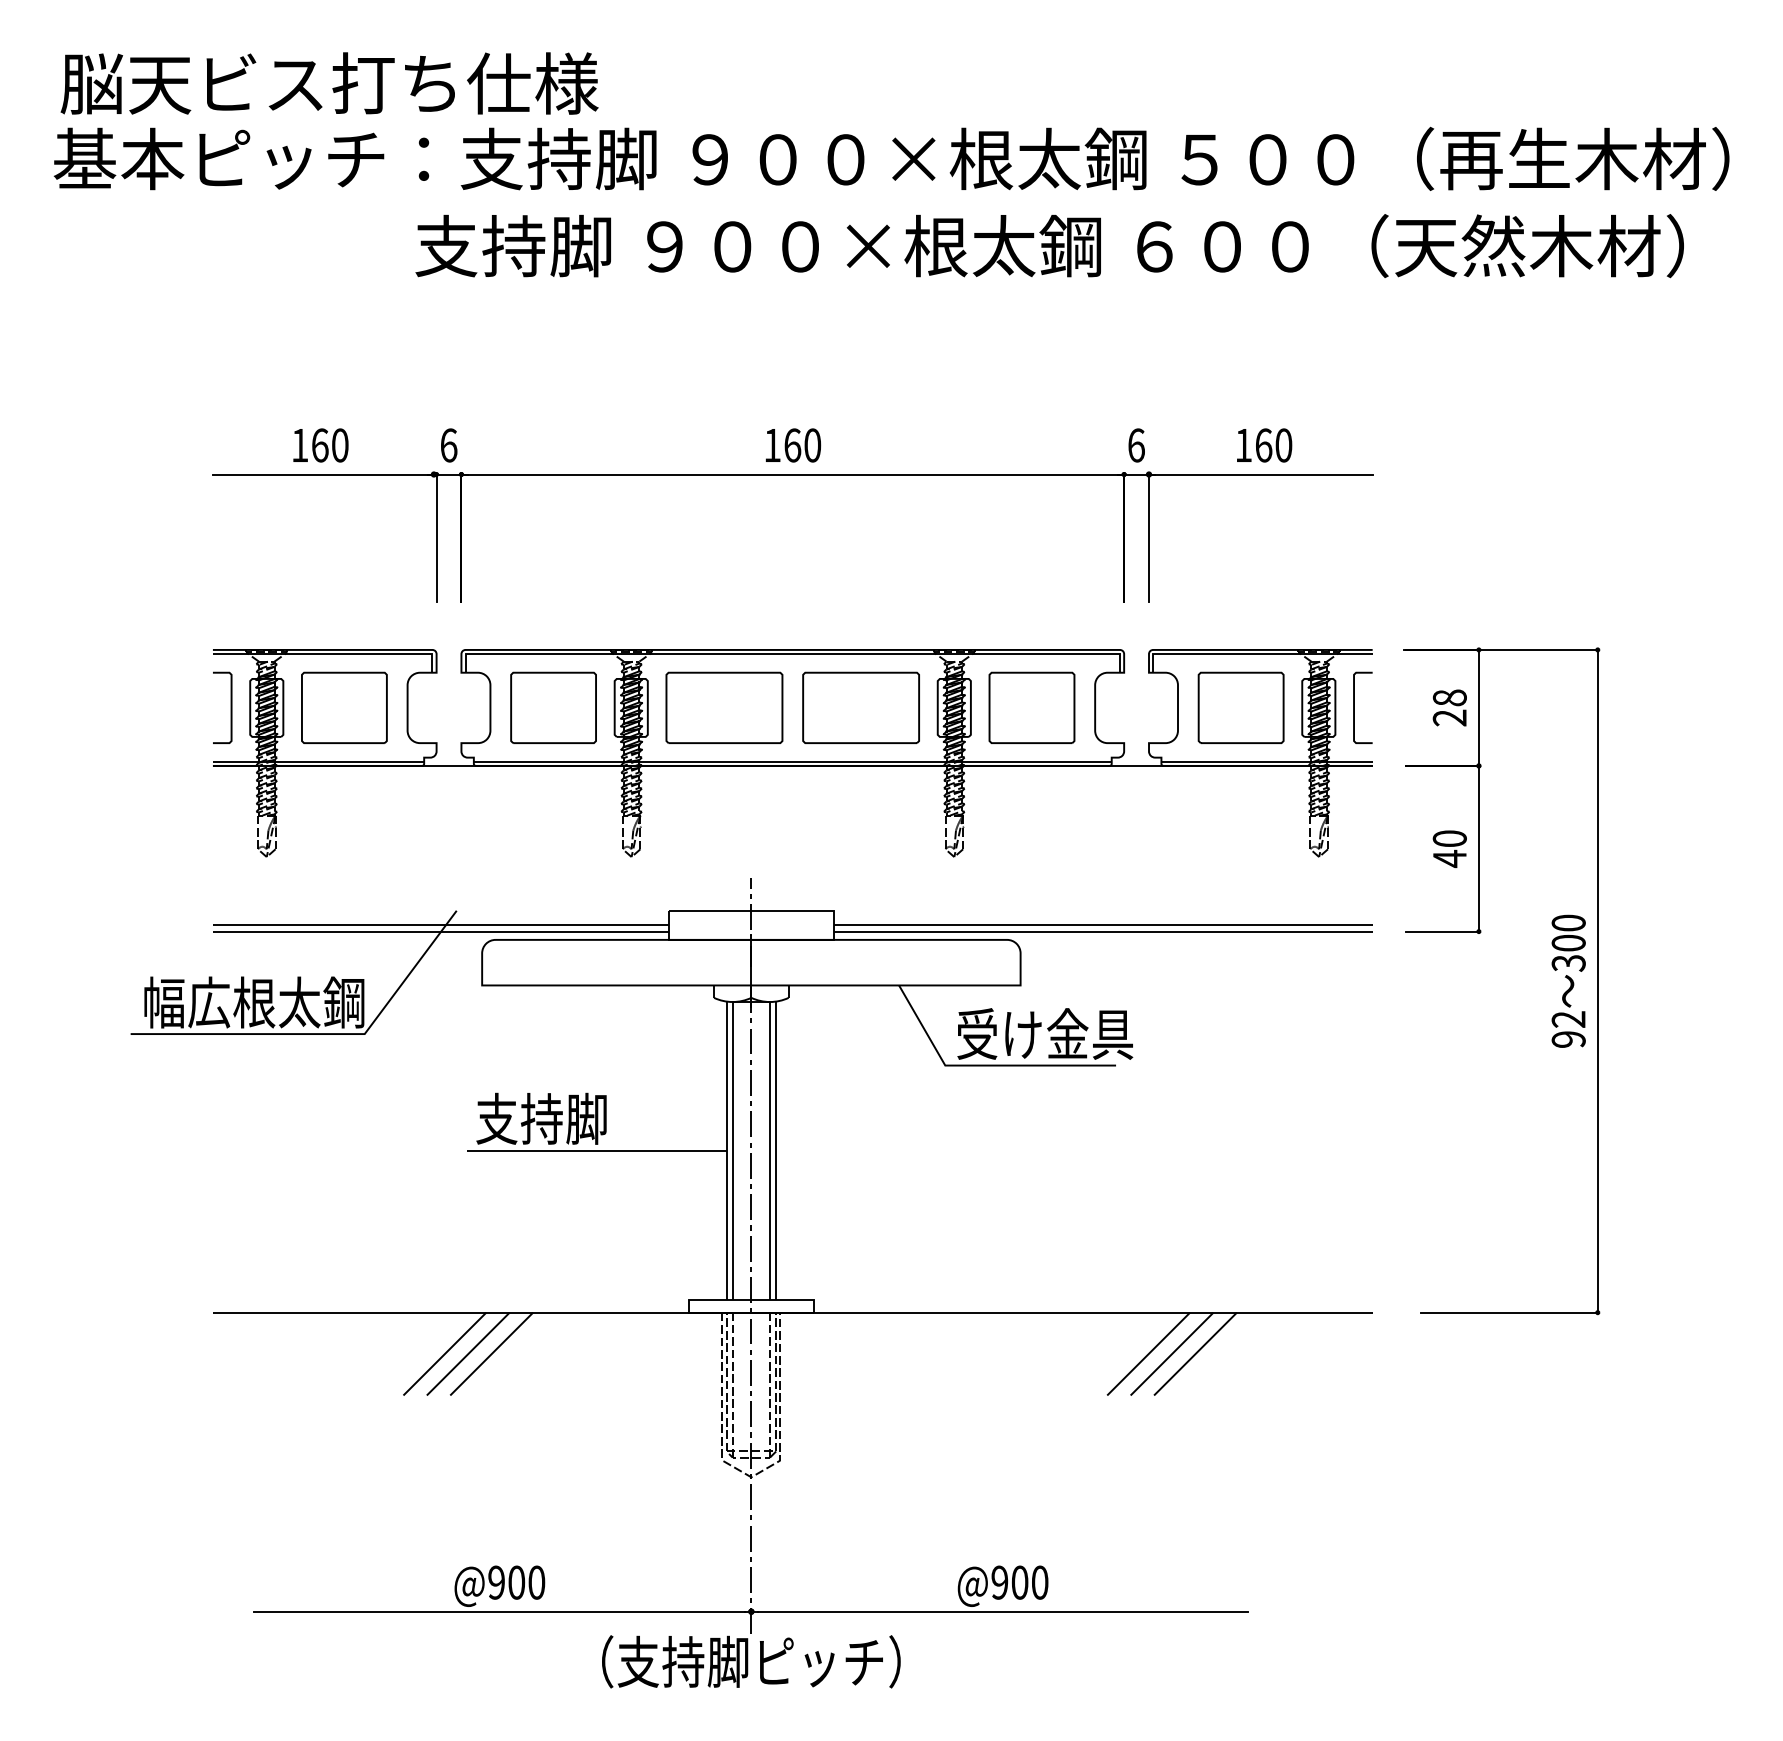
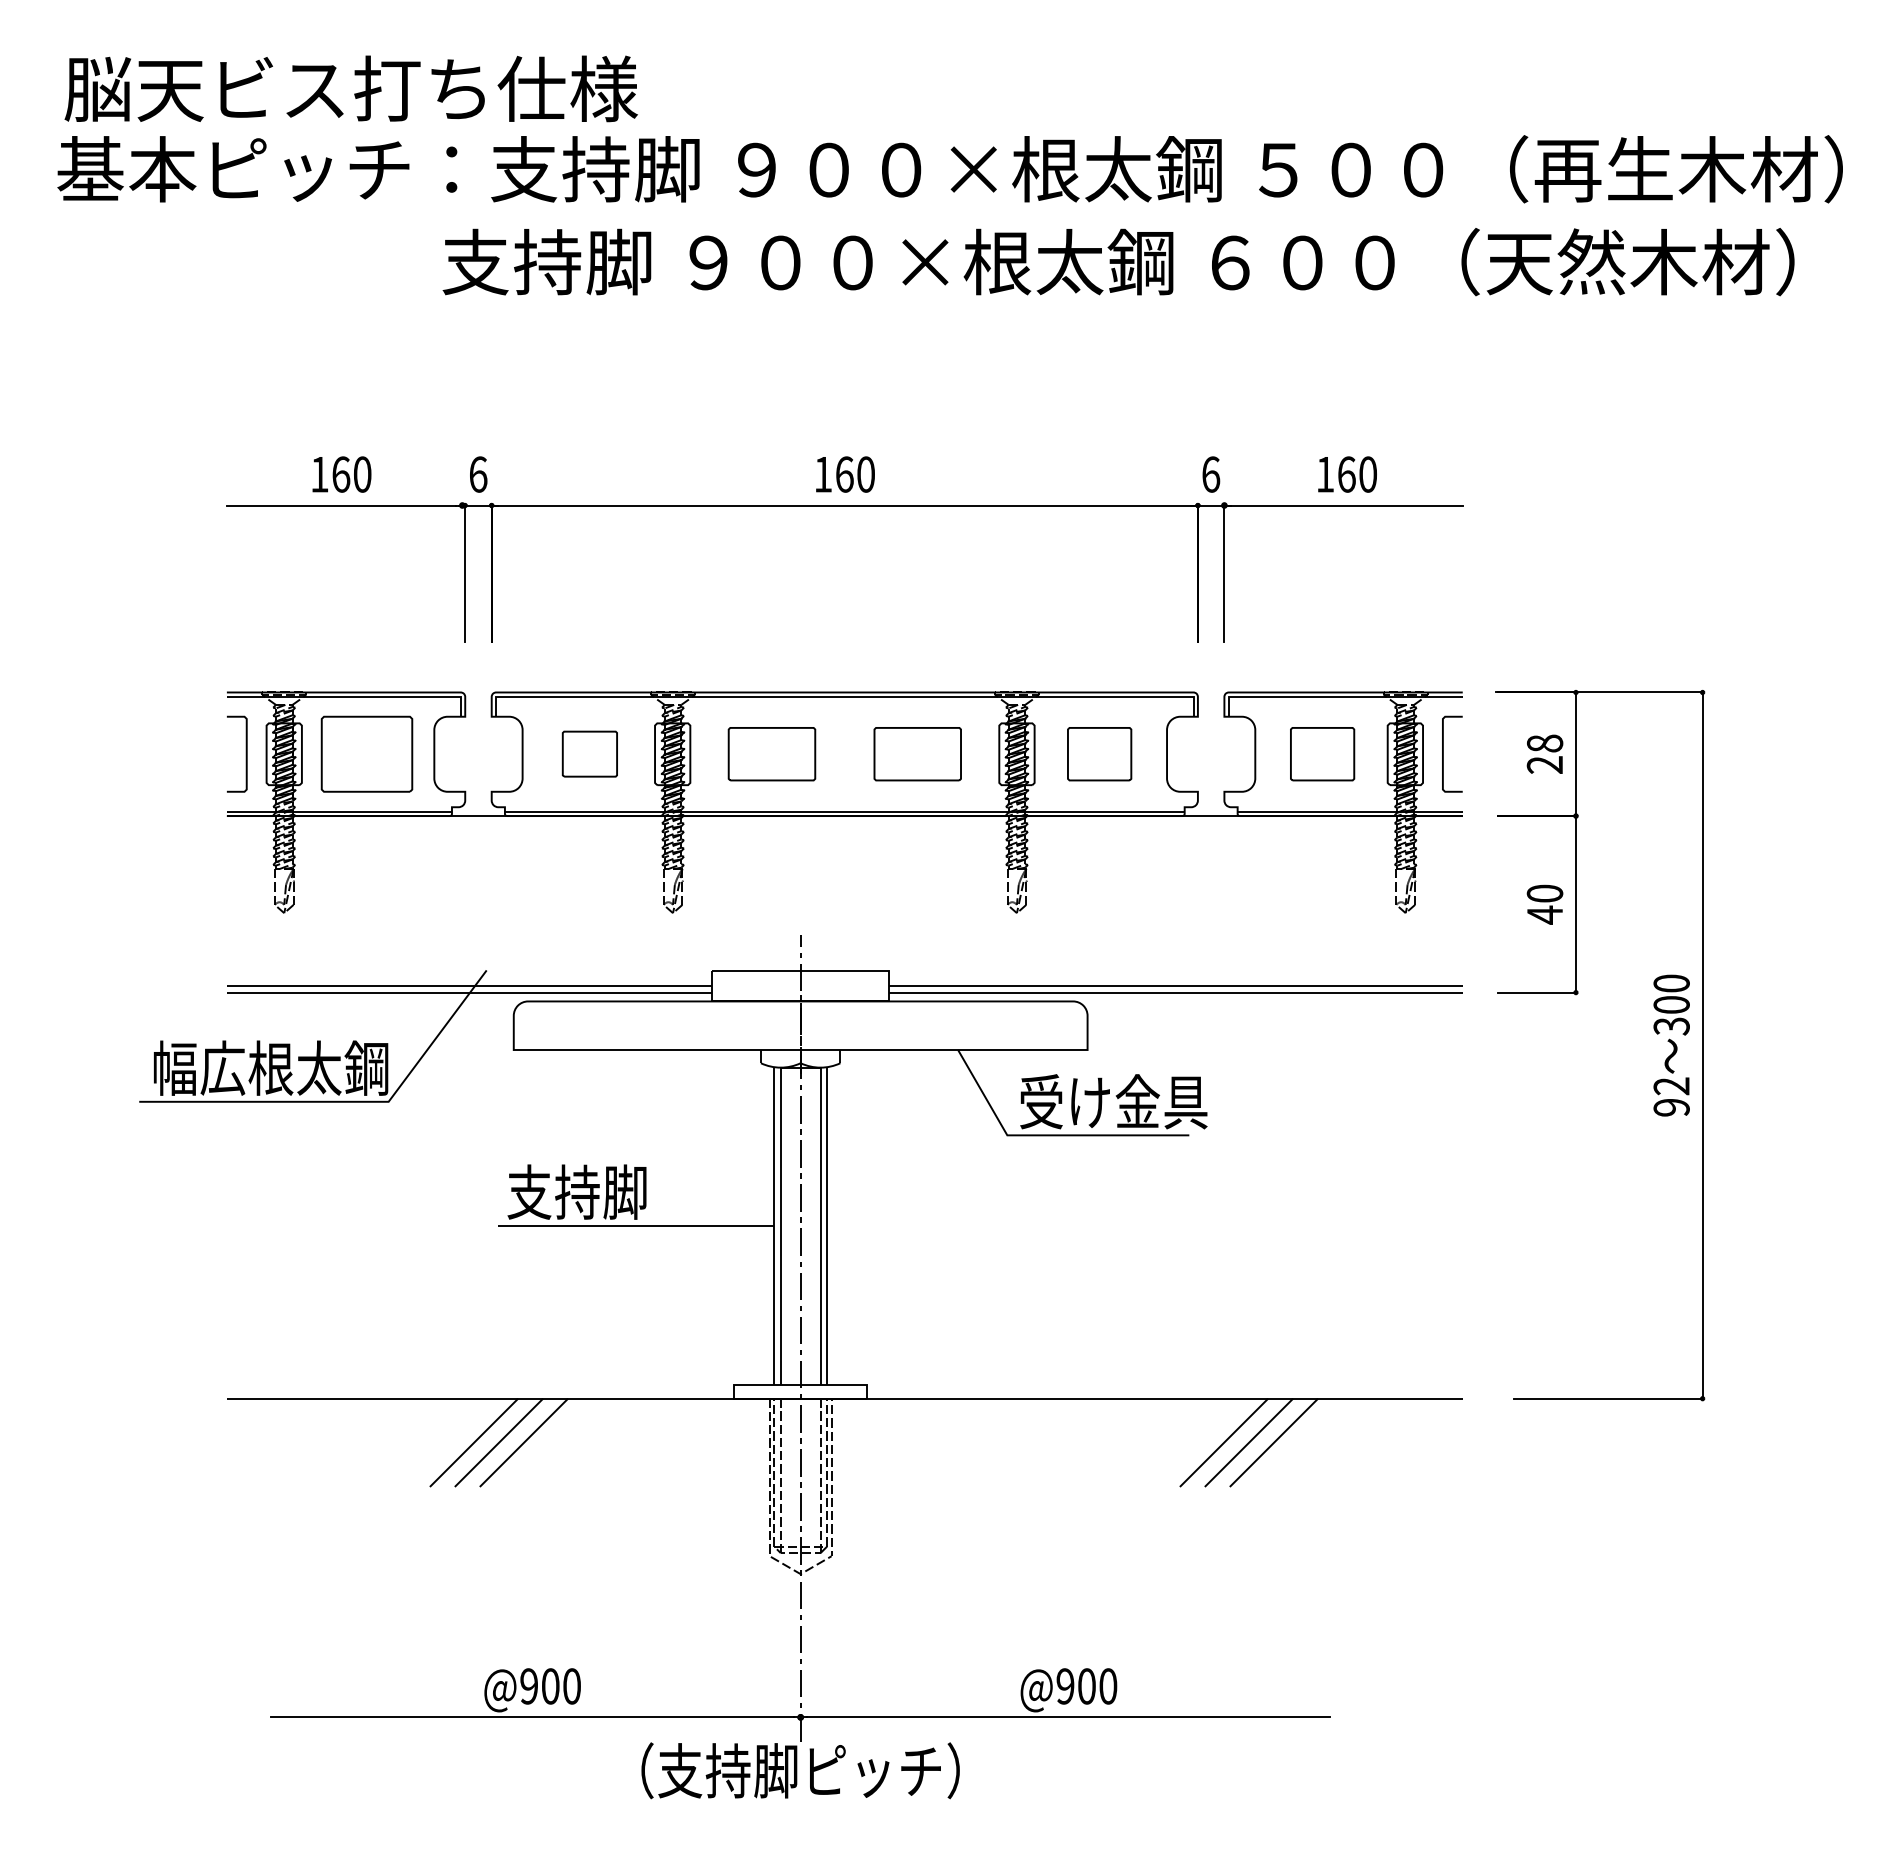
part: (553, 707) -> (589, 753), size x0.6
part: (723, 707) -> (771, 753), size x0.7
part: (861, 707) -> (917, 753), size x0.7
part: (1031, 707) -> (1099, 753), size x0.7
part: (1241, 707) -> (1322, 753), size x0.7

